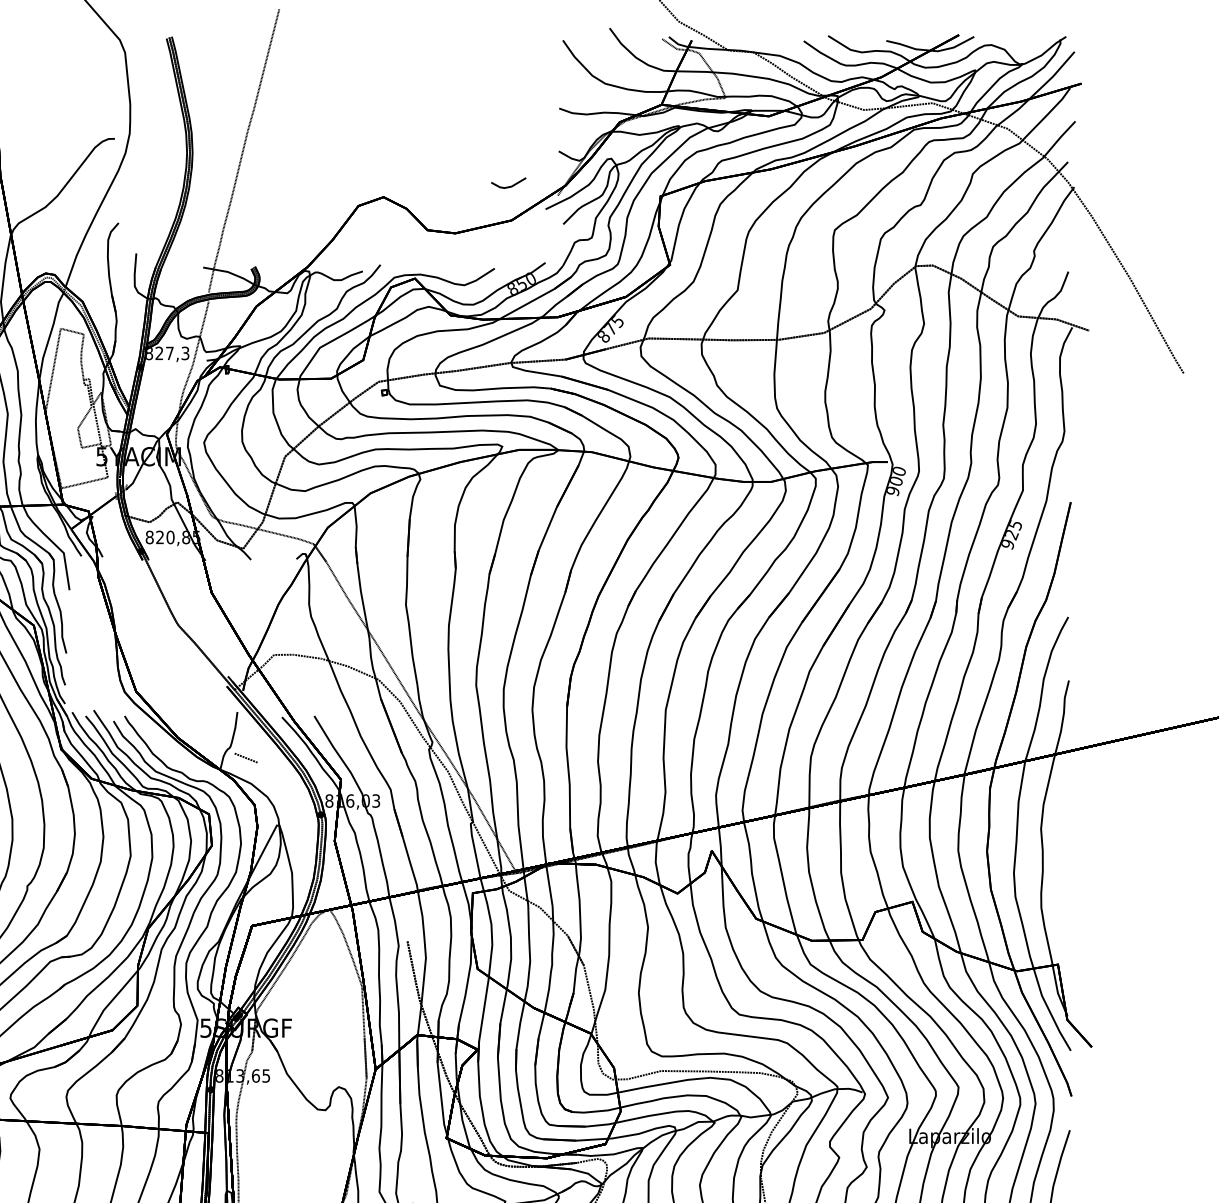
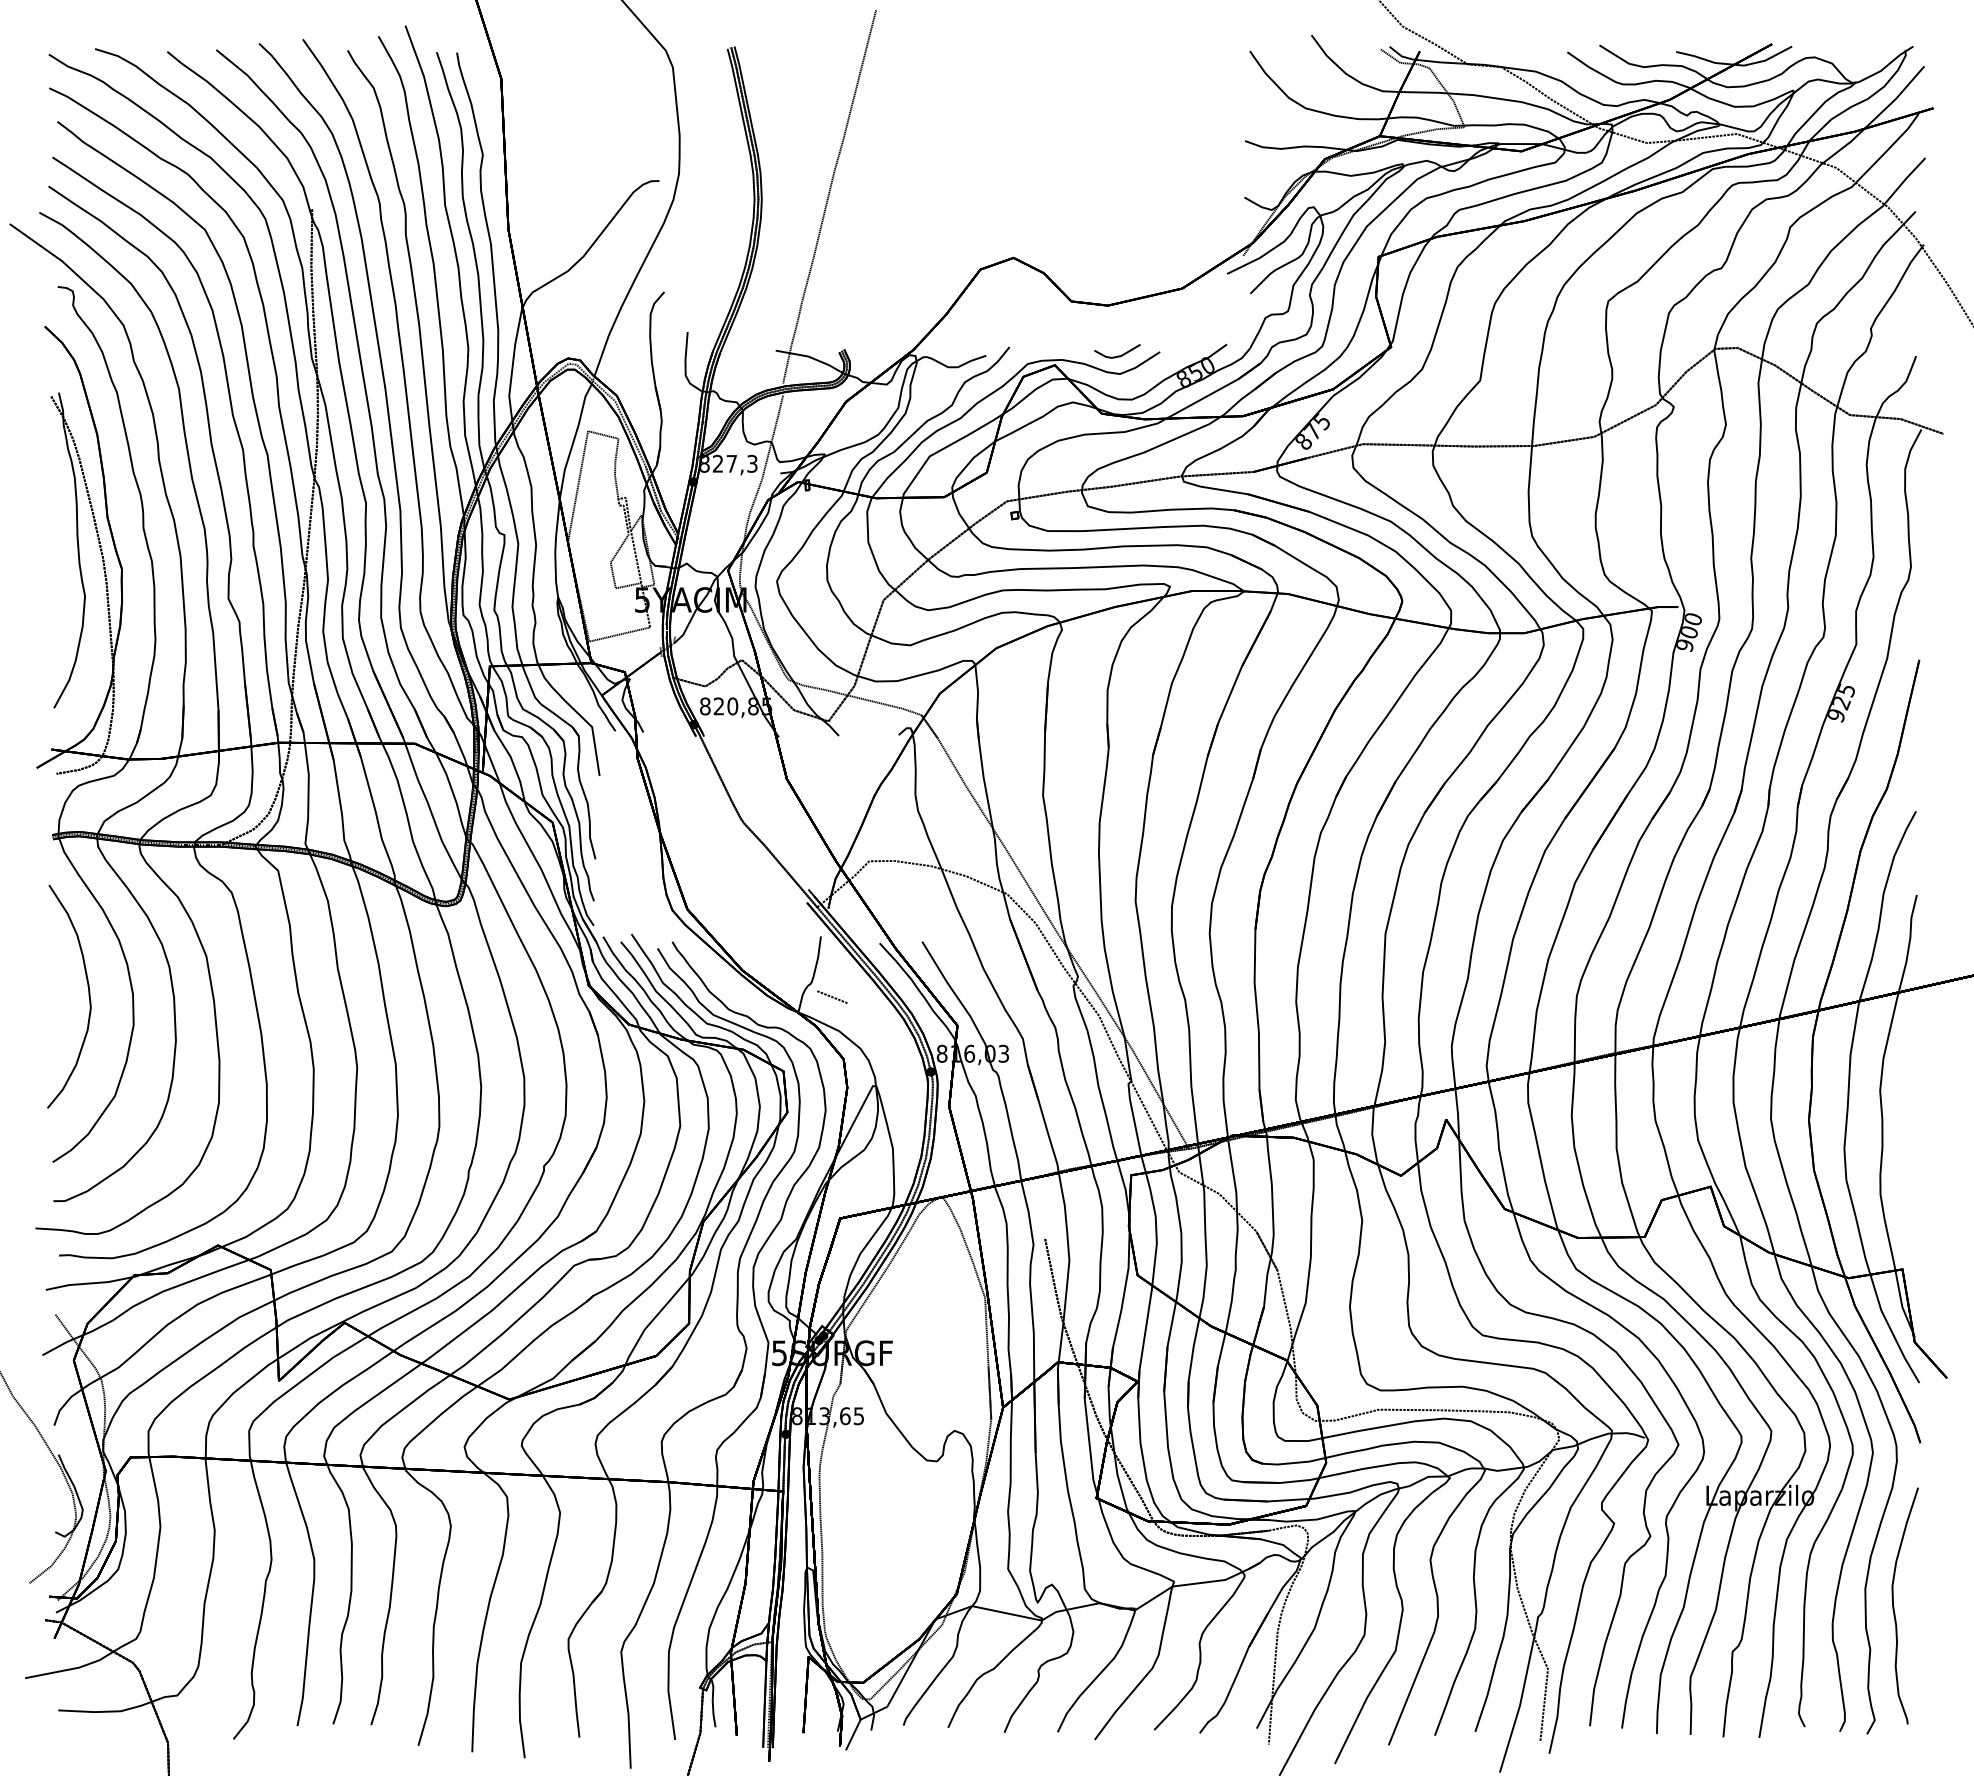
line: (508, 186) -> (1117, 355), moved

